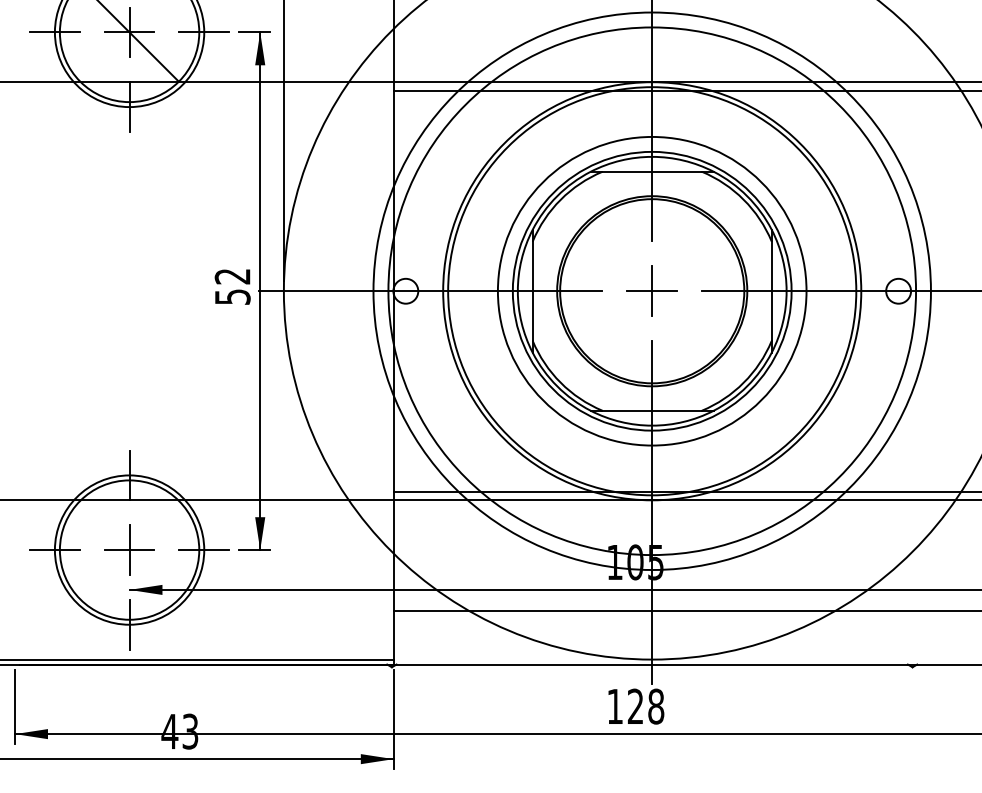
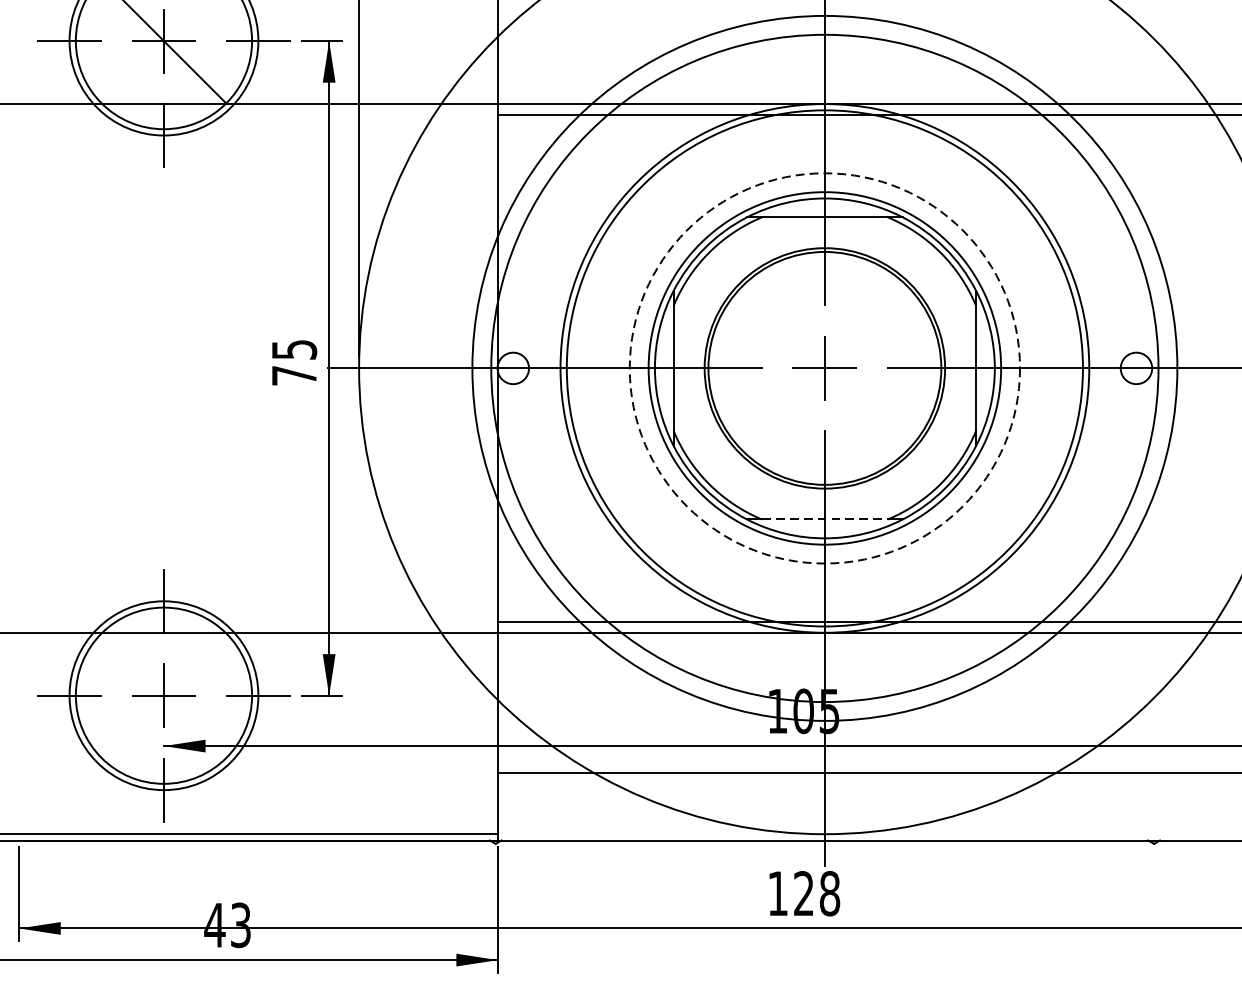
text: (232, 286) -> (294, 362), 52 -> 75
circle: (651, 290) -> (823, 367), solid -> dashed
line: (652, 410) -> (825, 519), solid -> dashed

